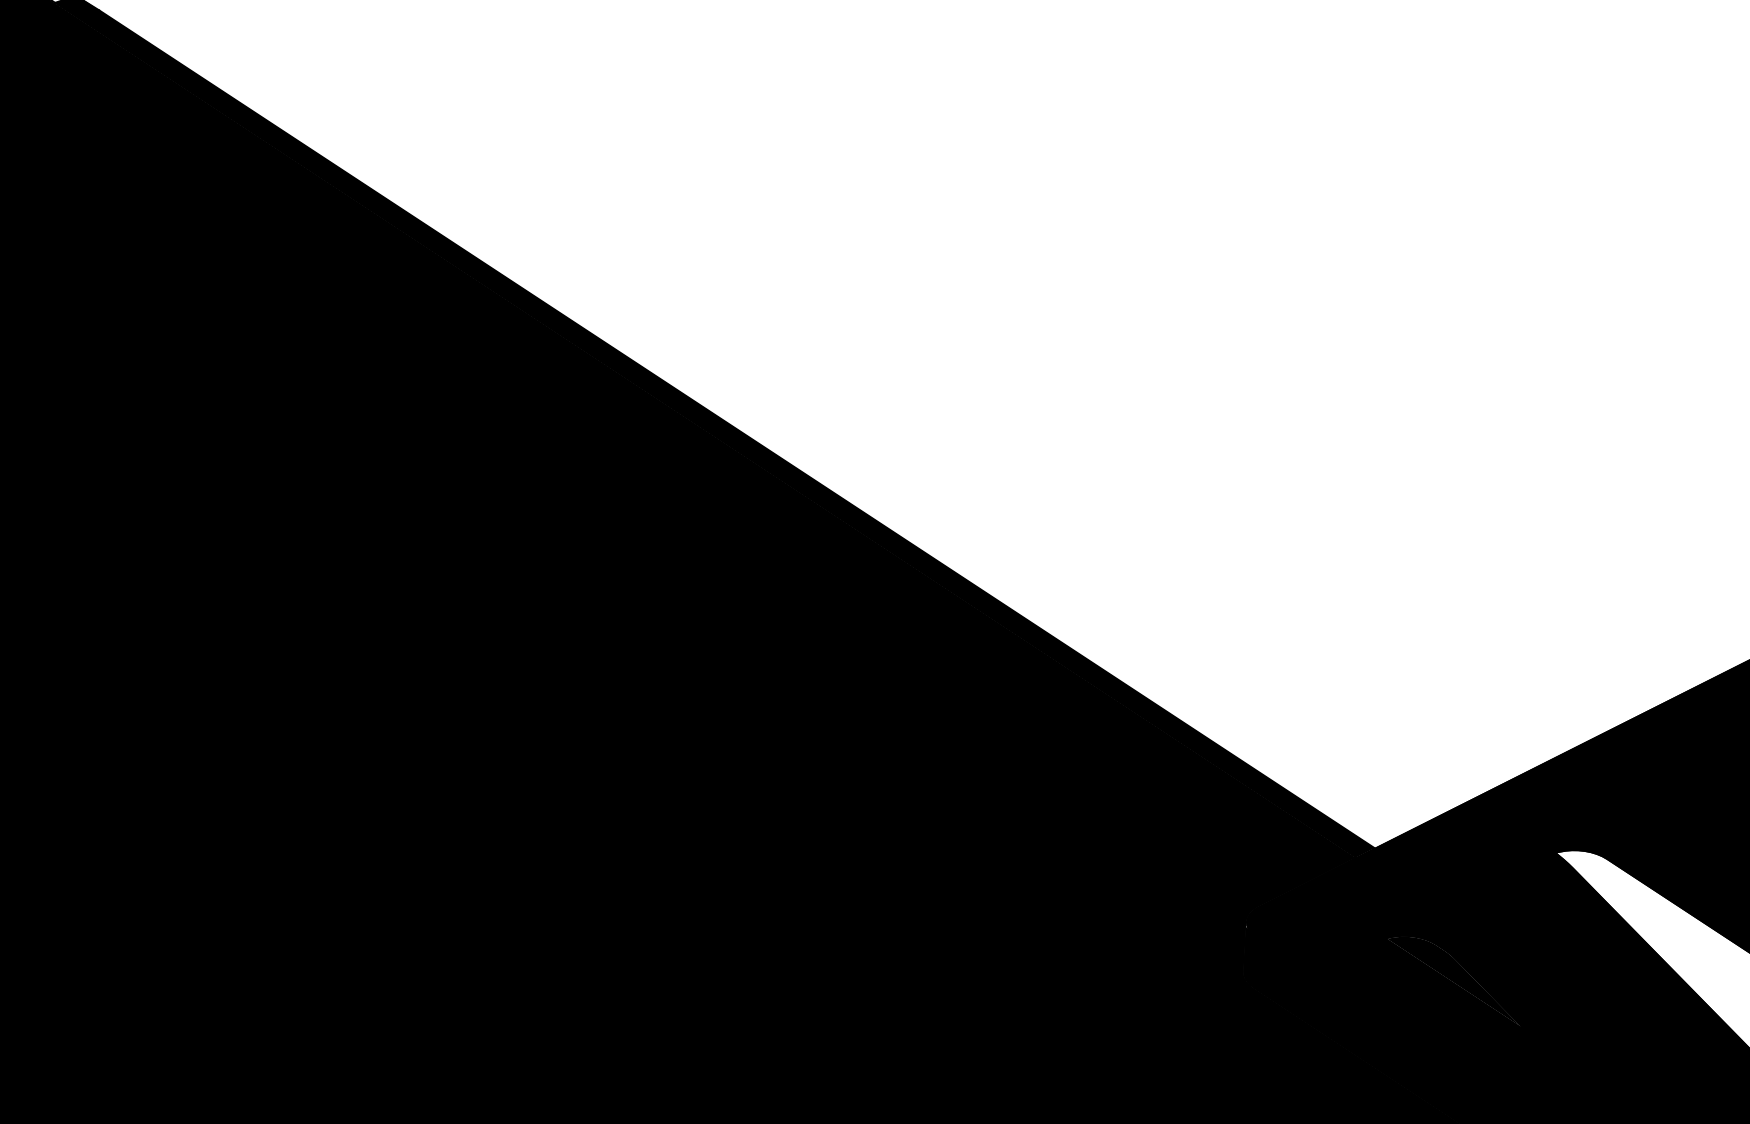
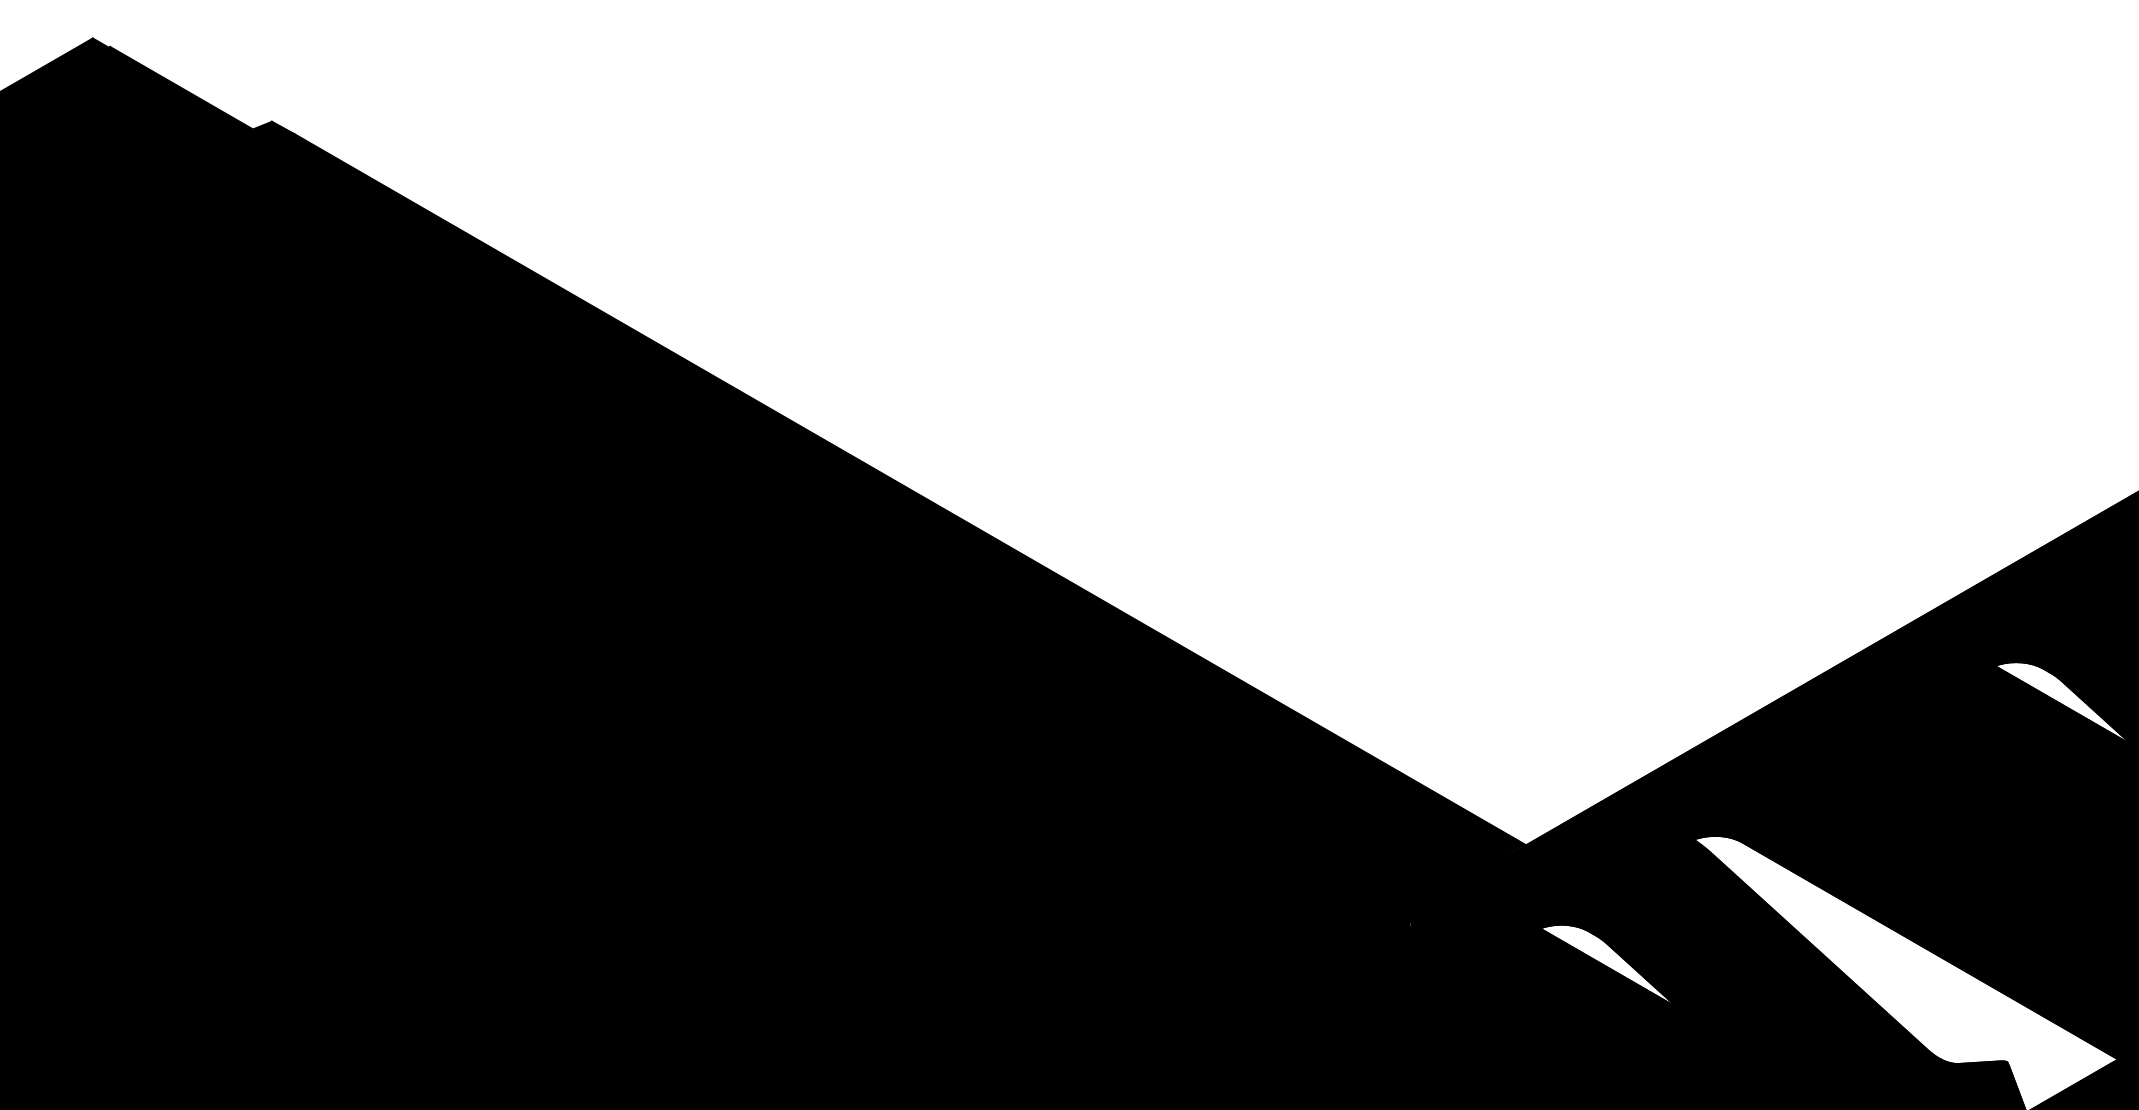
fill: (1453, 981) -> (1606, 964), removed

